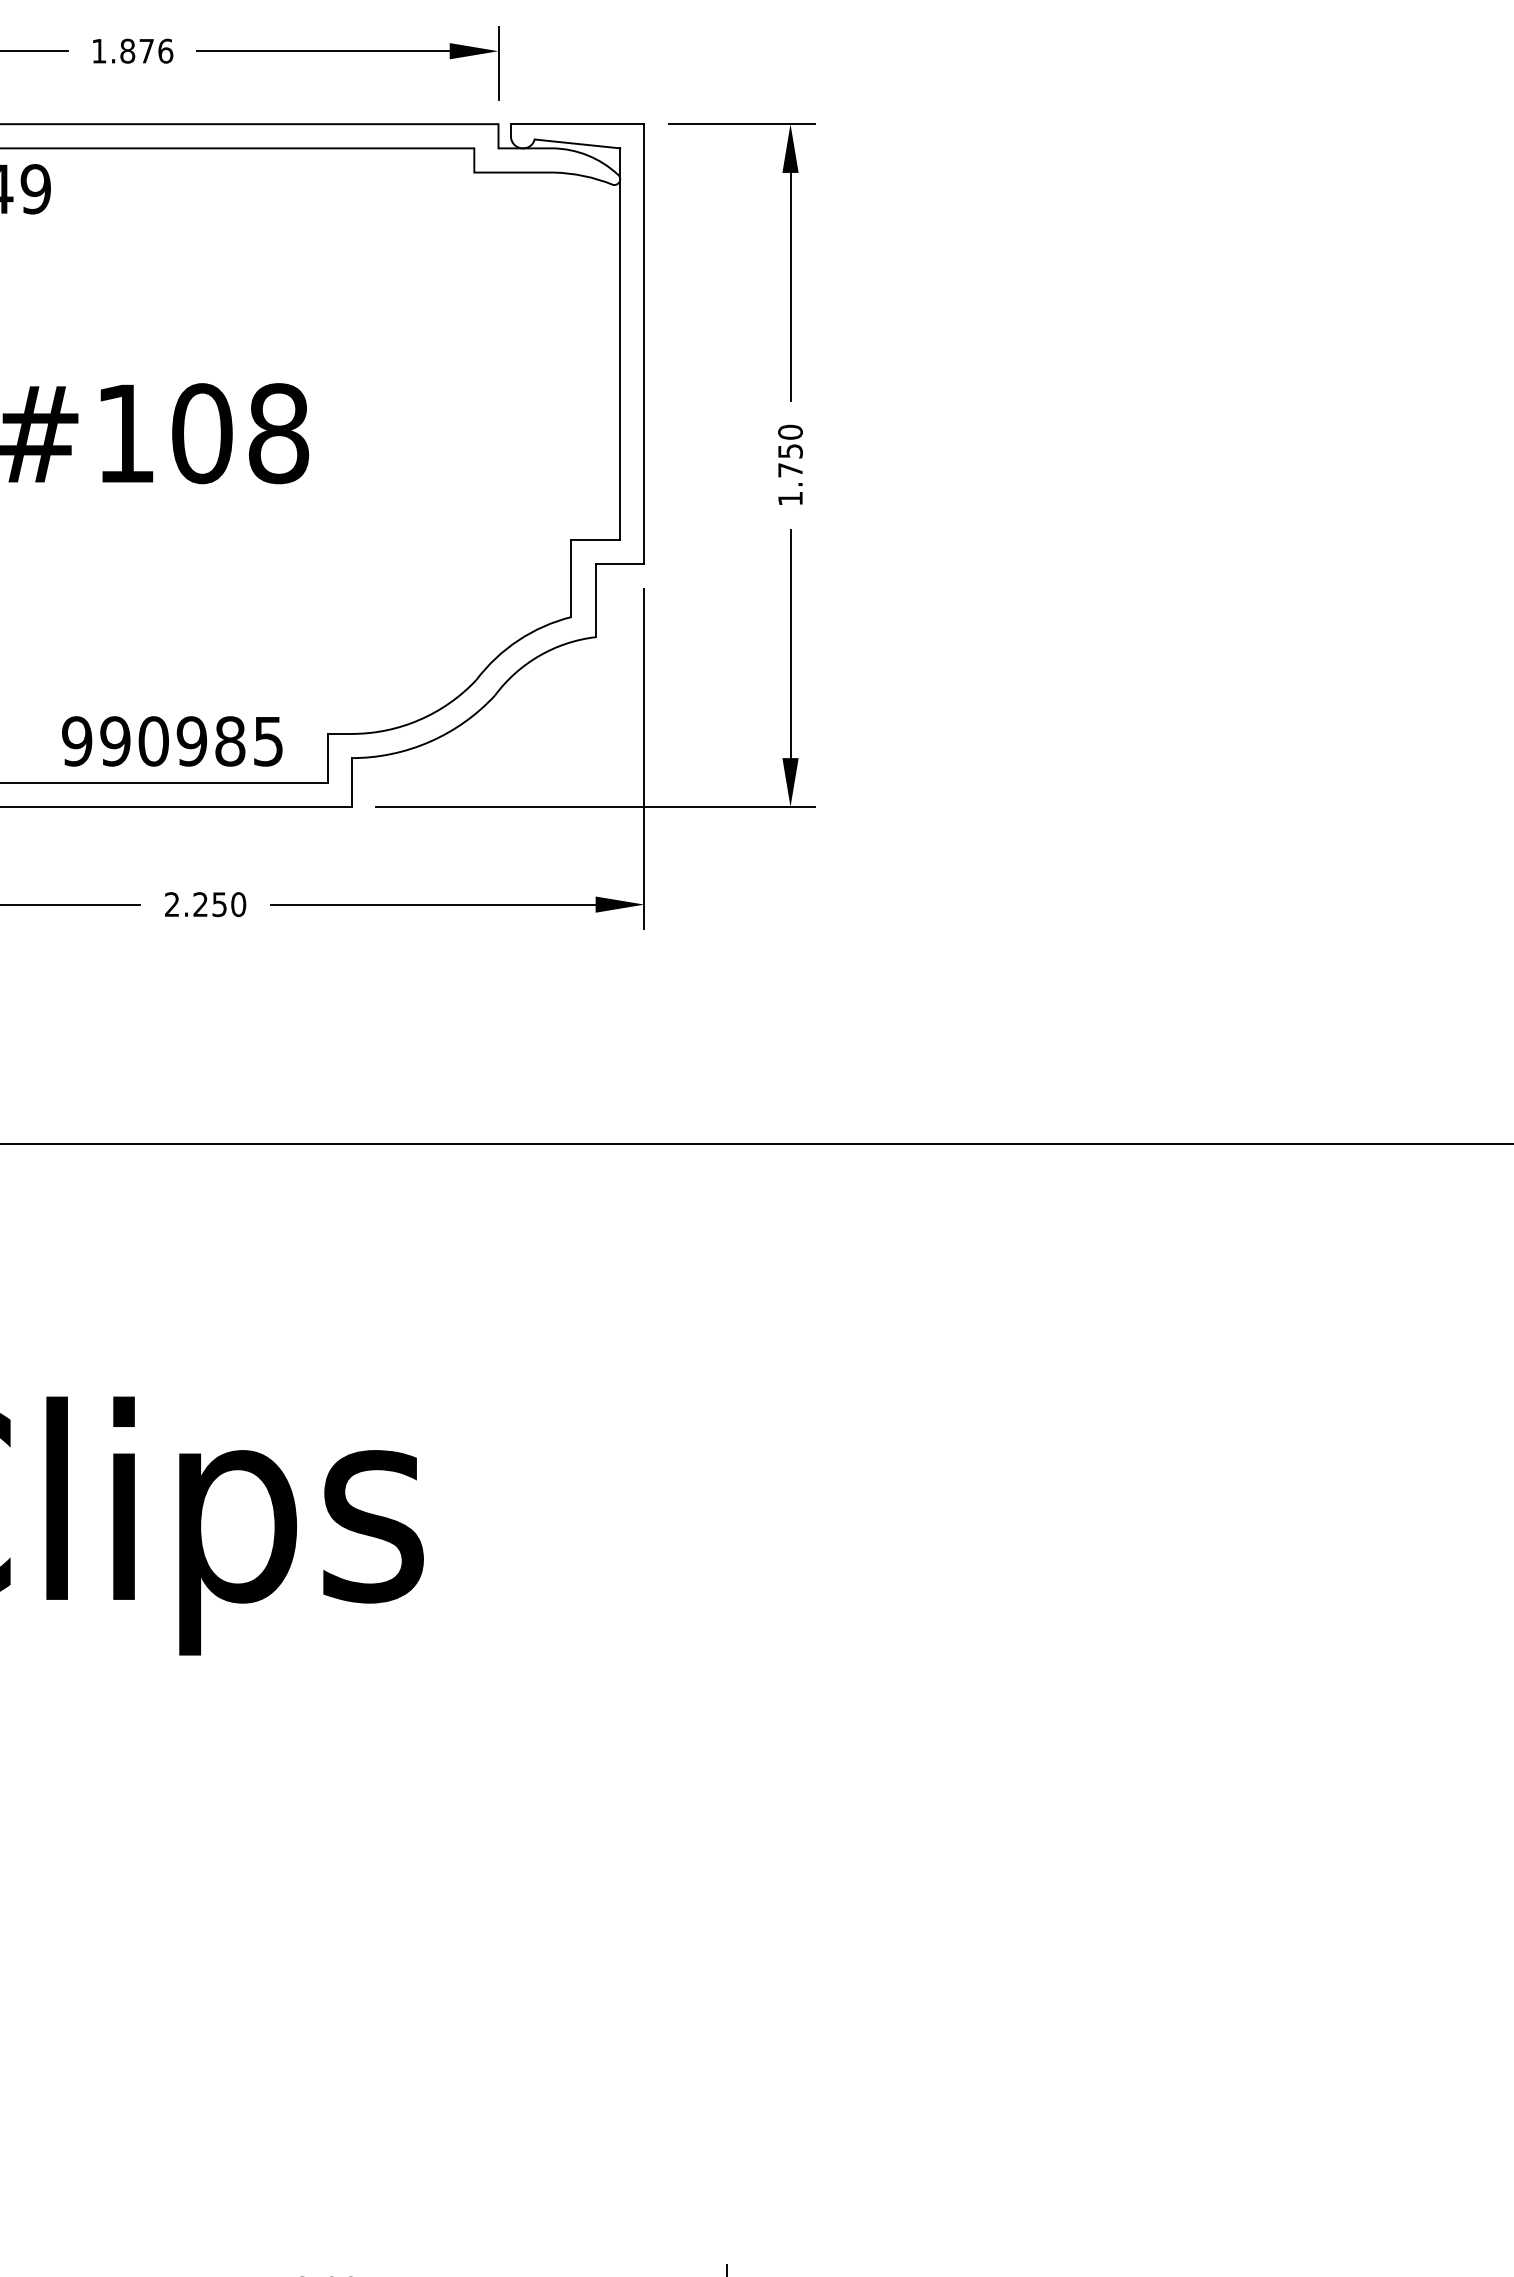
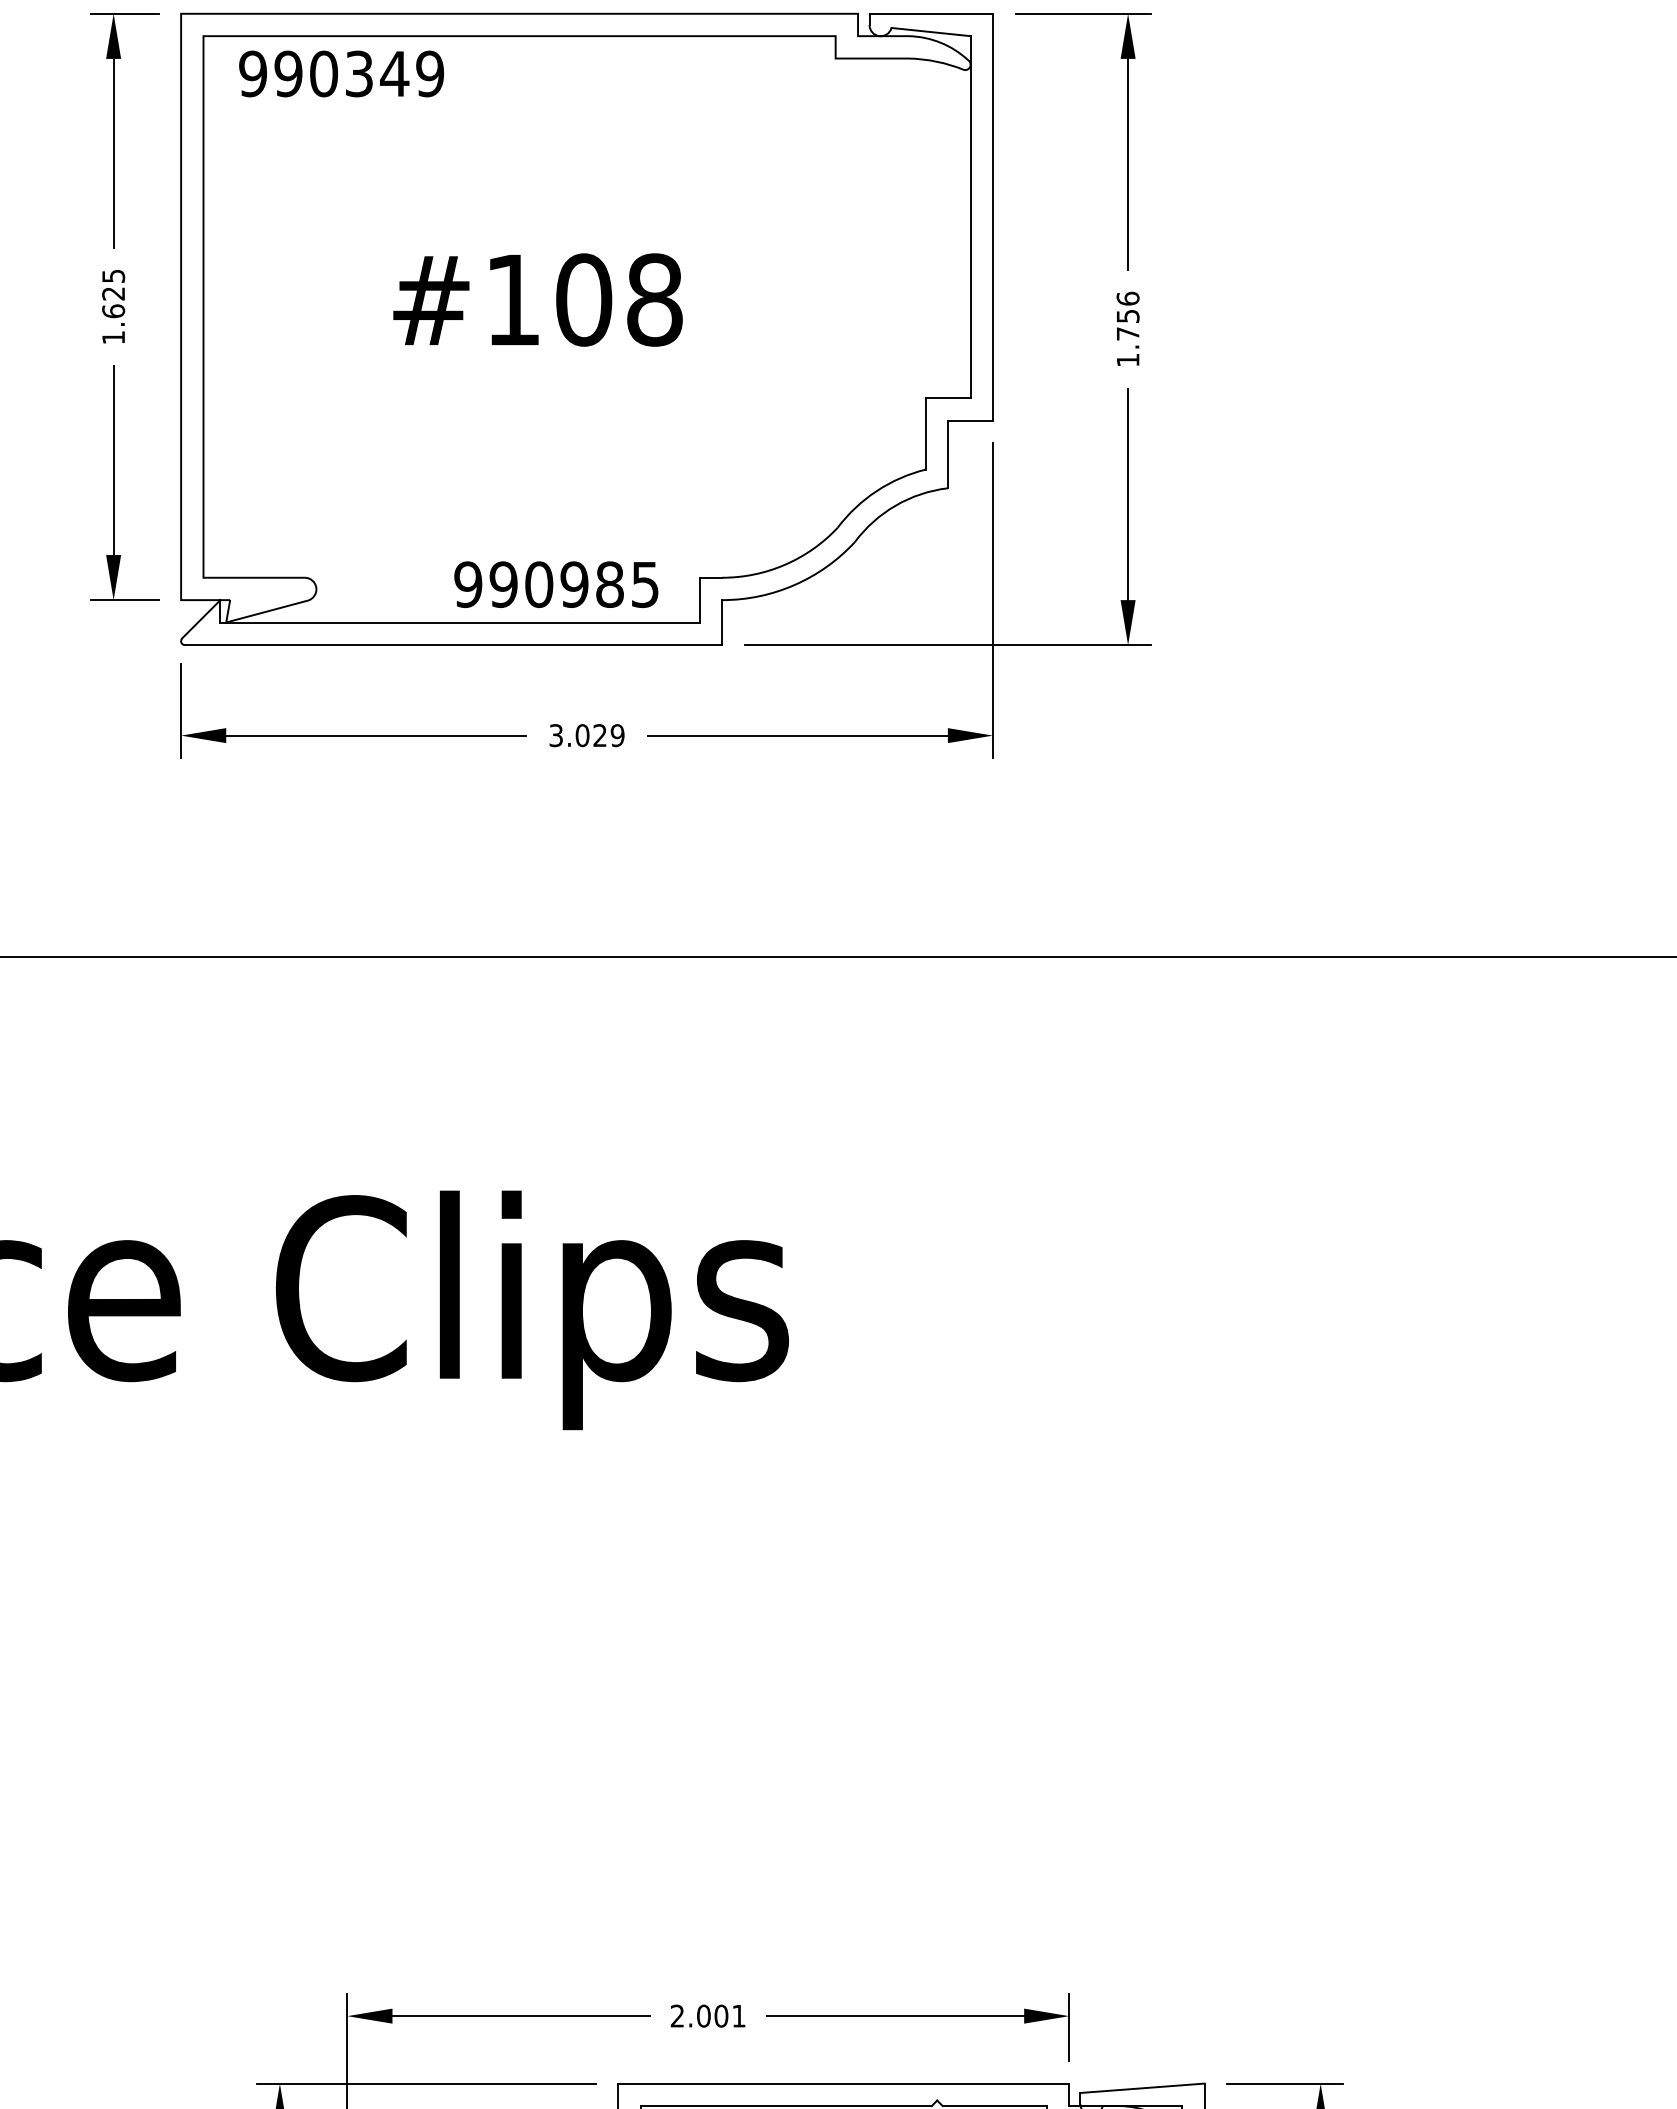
text: (789, 432) -> (1127, 298), 1.750 -> 1.756
text: (204, 904) -> (586, 735), 2.250 -> 3.029

